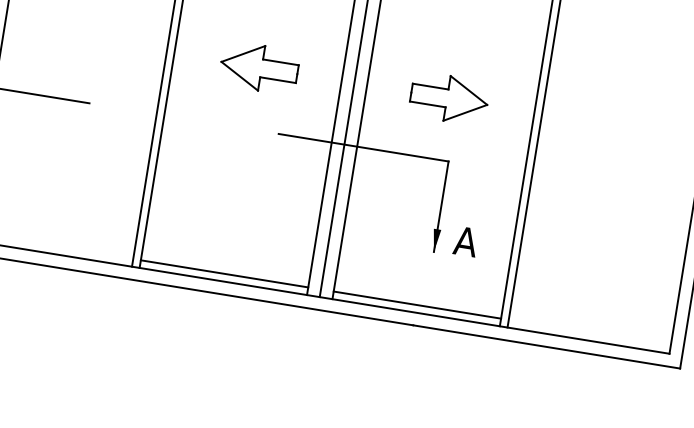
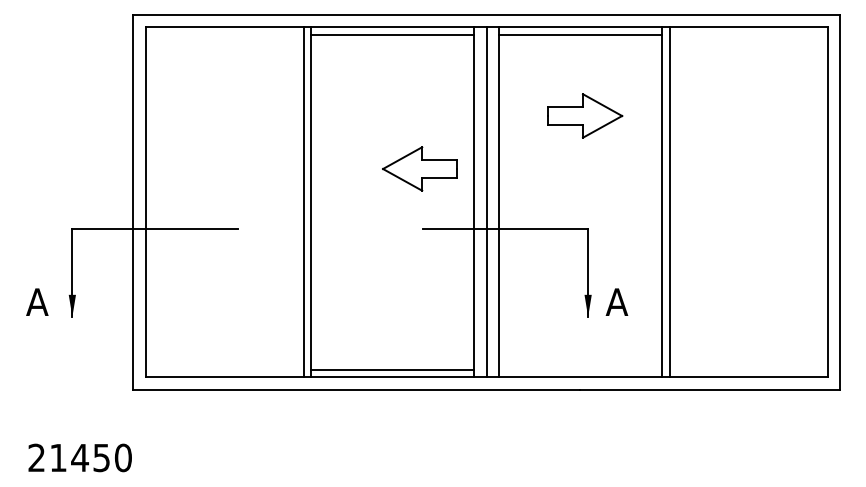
part: (258, 67) -> (419, 168), moved
part: (449, 98) -> (585, 115), moved
line: (417, 304) -> (580, 369), removed

